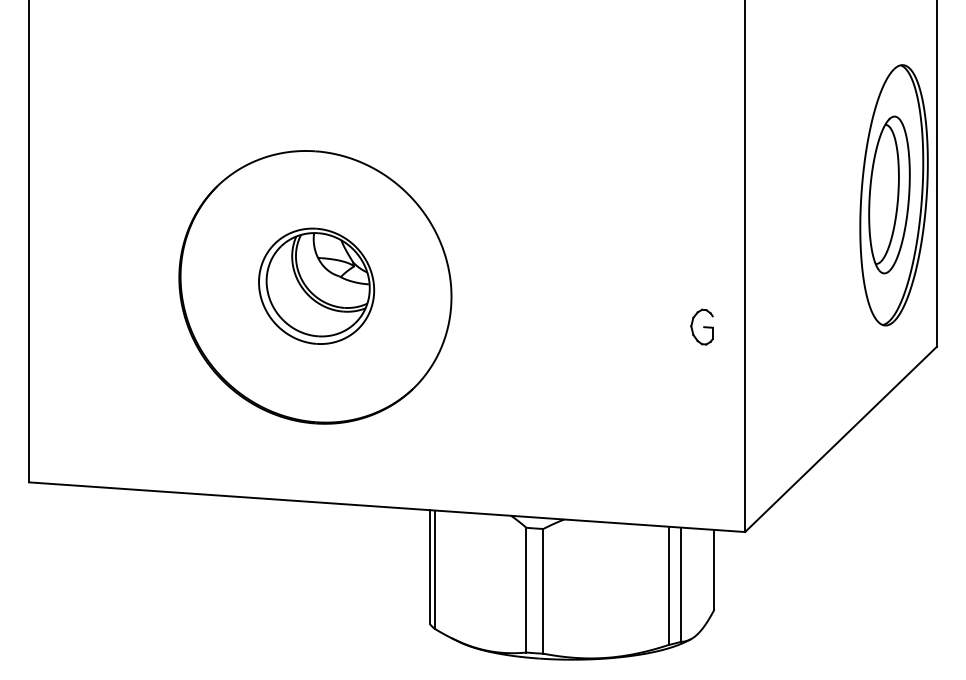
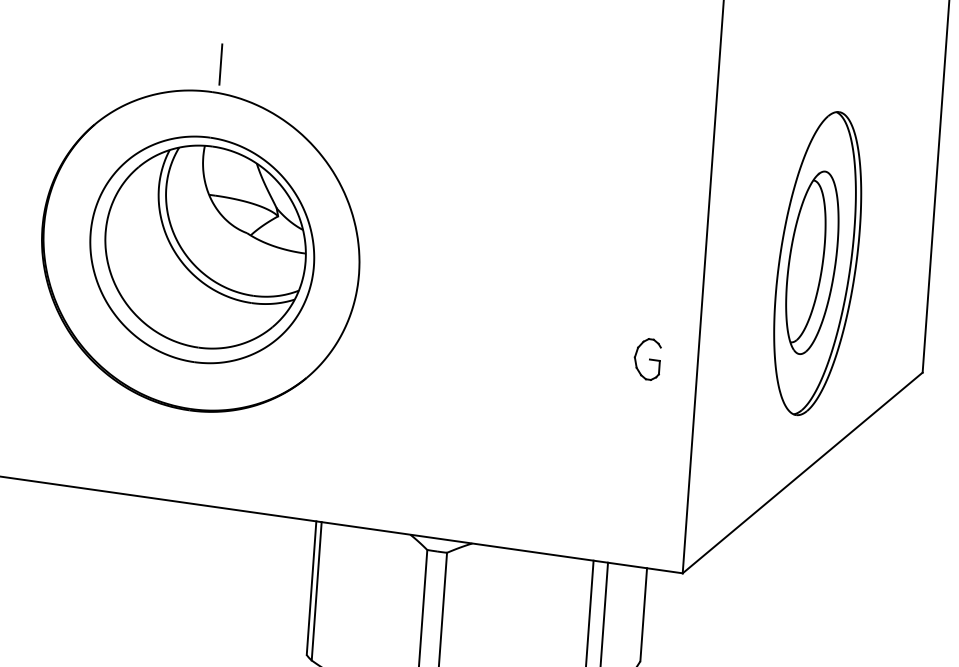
line: (321, 127) -> (221, 64), added
part: (893, 195) -> (817, 263), moved
part: (316, 286) -> (202, 250), size x1.67
part: (701, 326) -> (646, 358), moved

